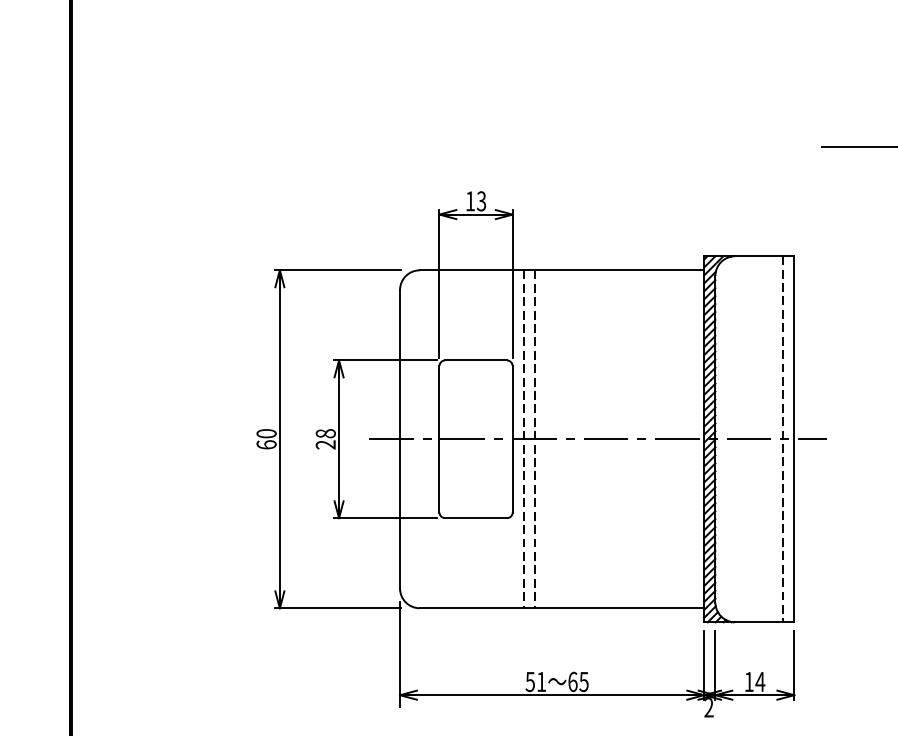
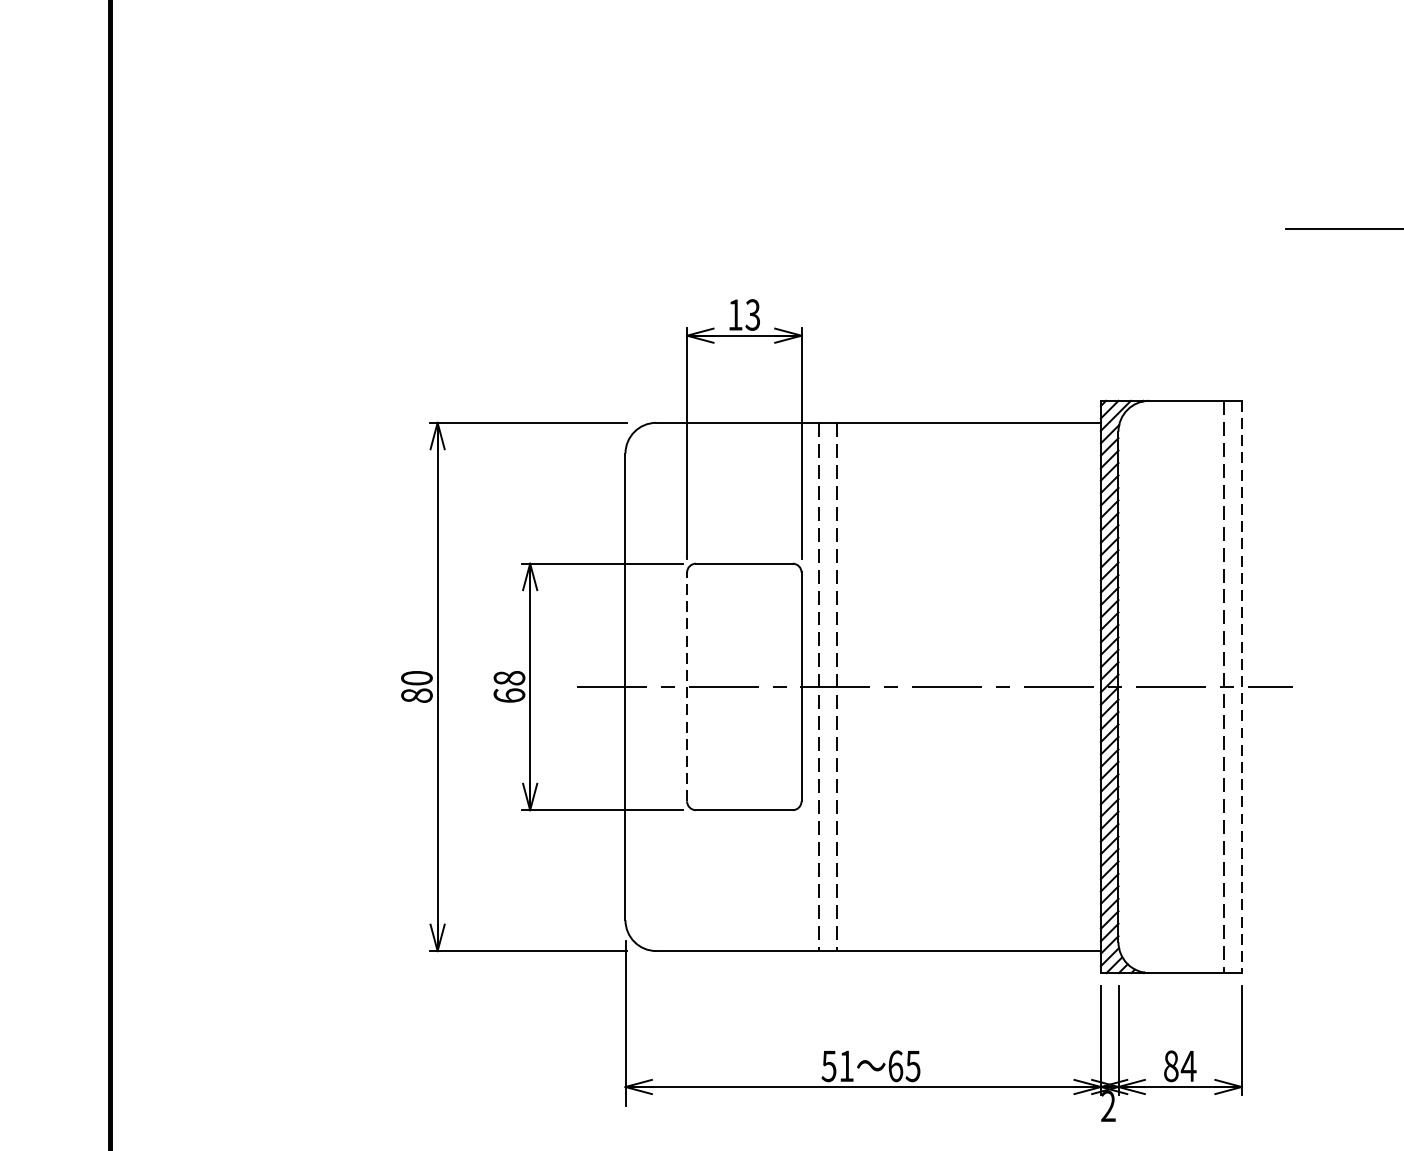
line: (439, 438) -> (687, 685), solid -> dashed
line: (794, 439) -> (1242, 687), solid -> dashed
text: (266, 444) -> (416, 695), 60 -> 80
text: (325, 444) -> (508, 695), 28 -> 68
text: (748, 681) -> (1170, 1065), 14 -> 84

